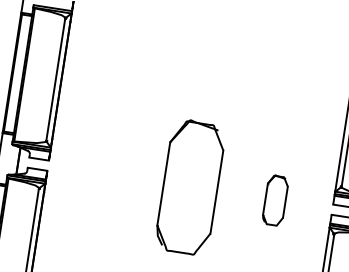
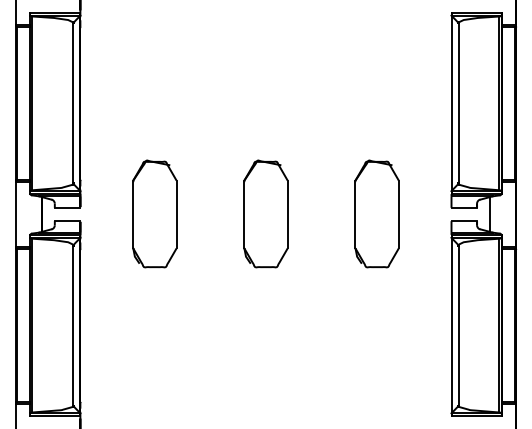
part: (105, 173) -> (154, 213), added
part: (190, 186) -> (265, 213), size x0.62
part: (275, 200) -> (376, 213), size x1.67

